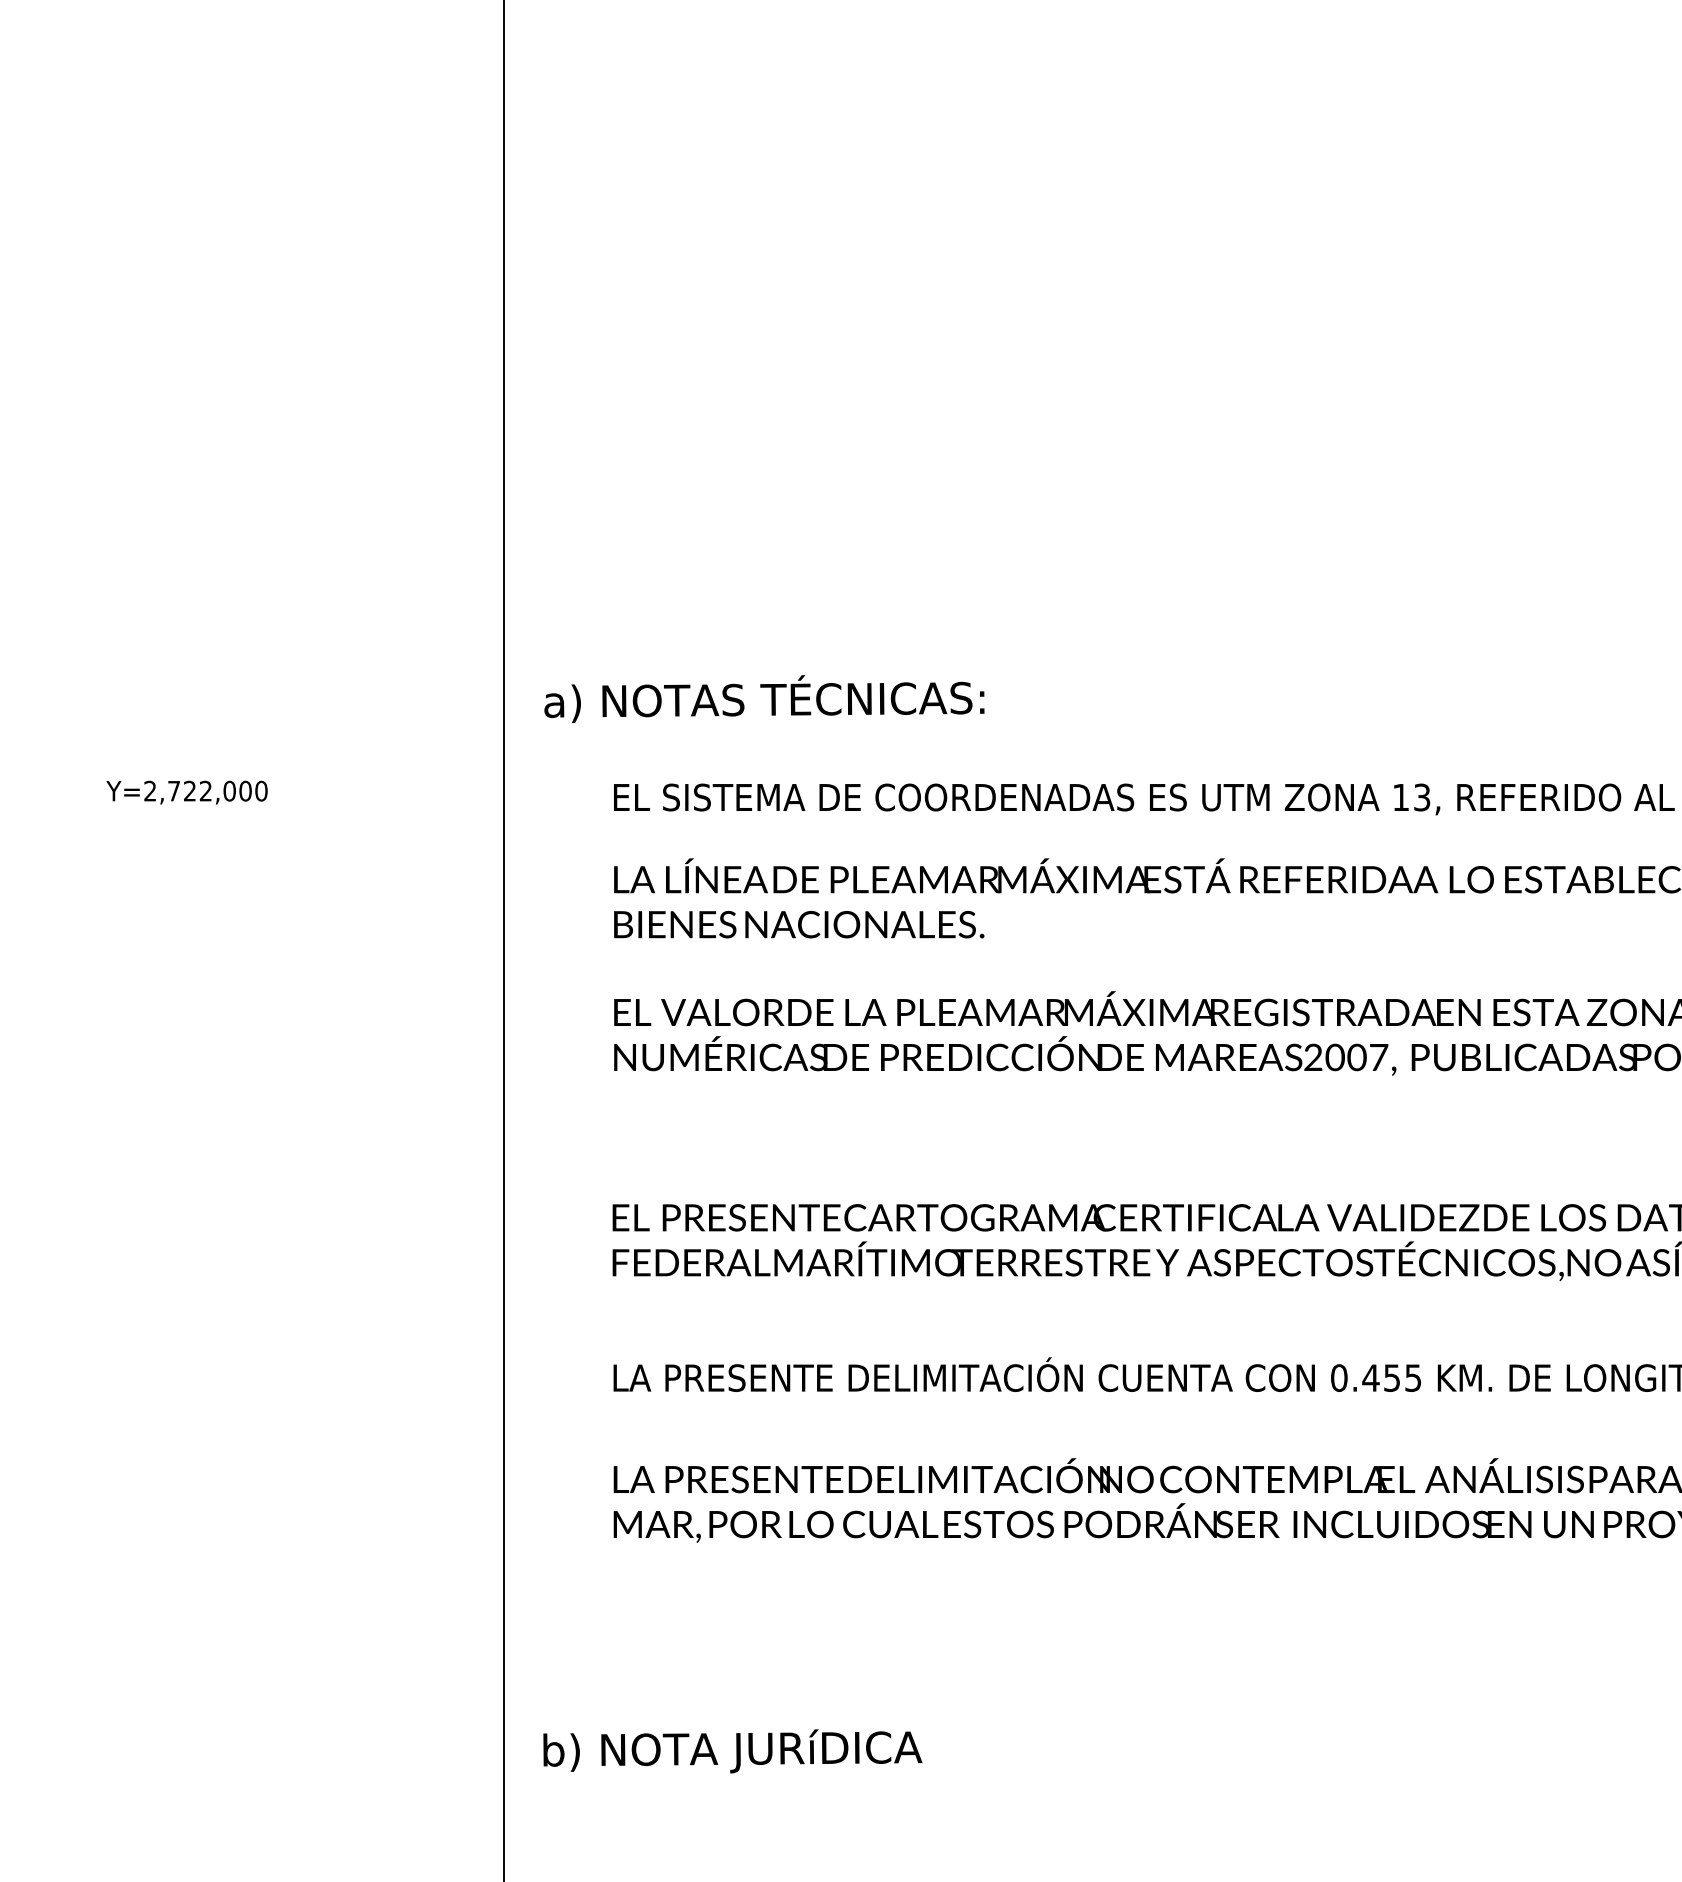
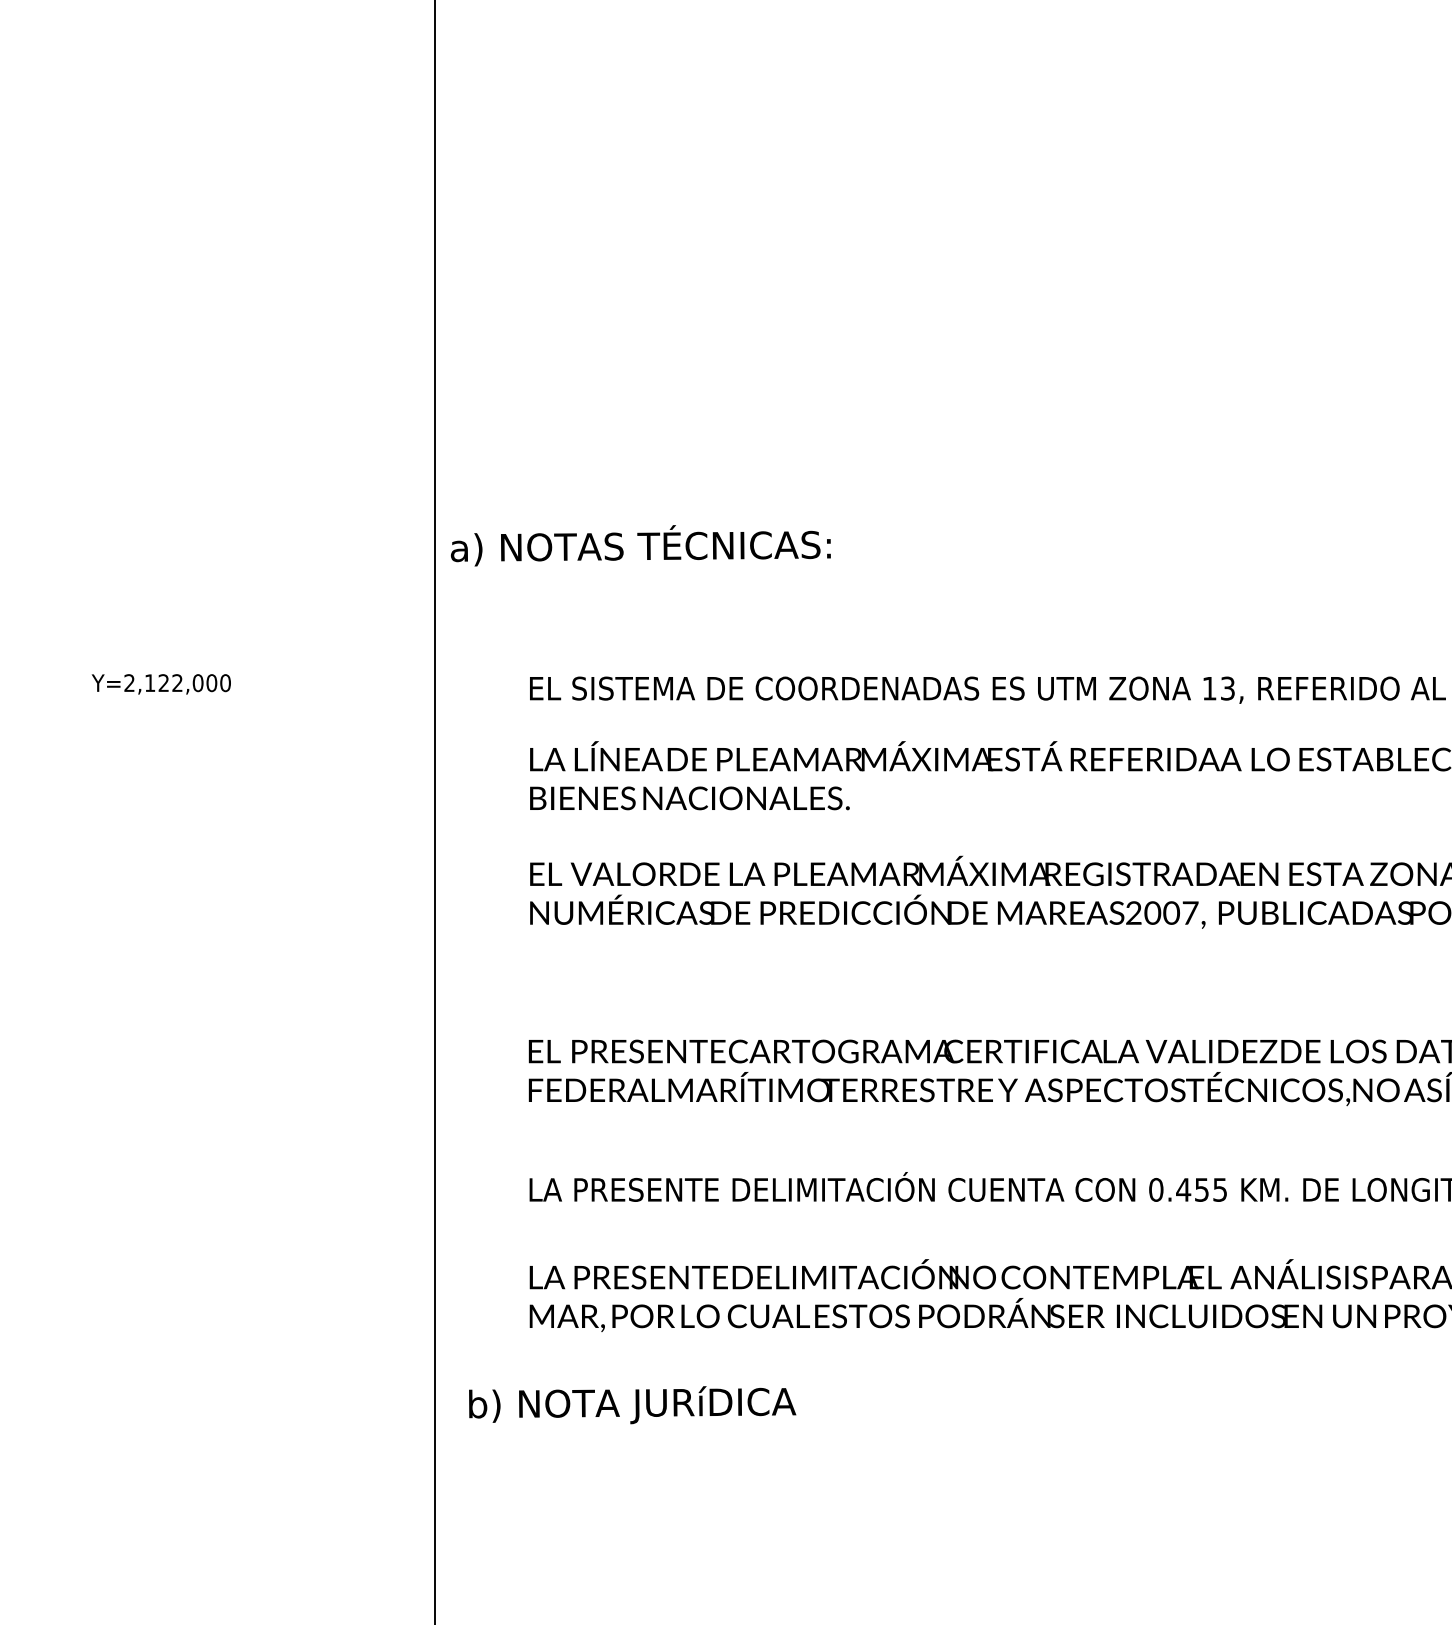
text: (764, 698) -> (640, 545), moved
text: (173, 791) -> (149, 683), Y=2,722,000 -> Y=2,122,000
text: (732, 1751) -> (632, 1405), moved

